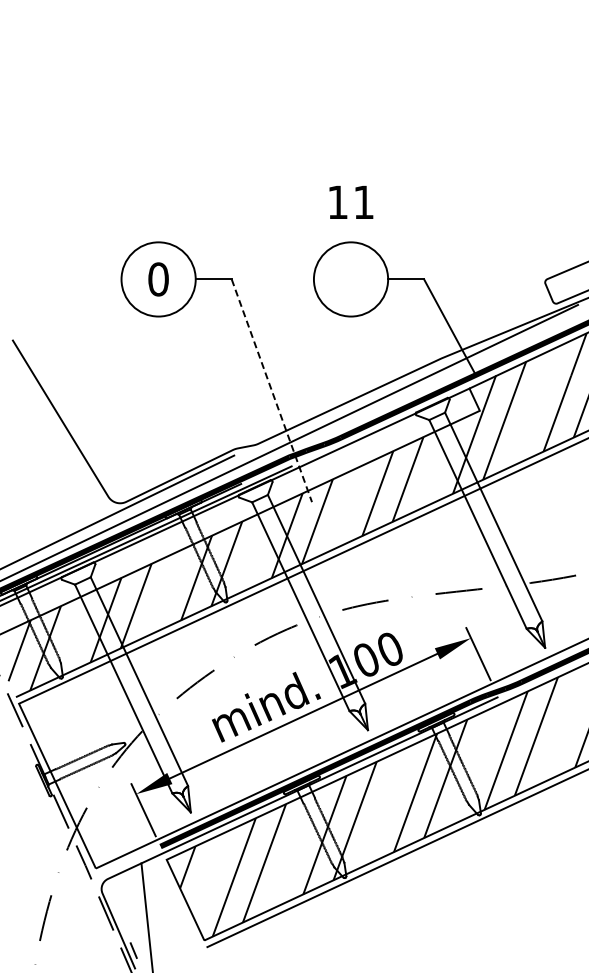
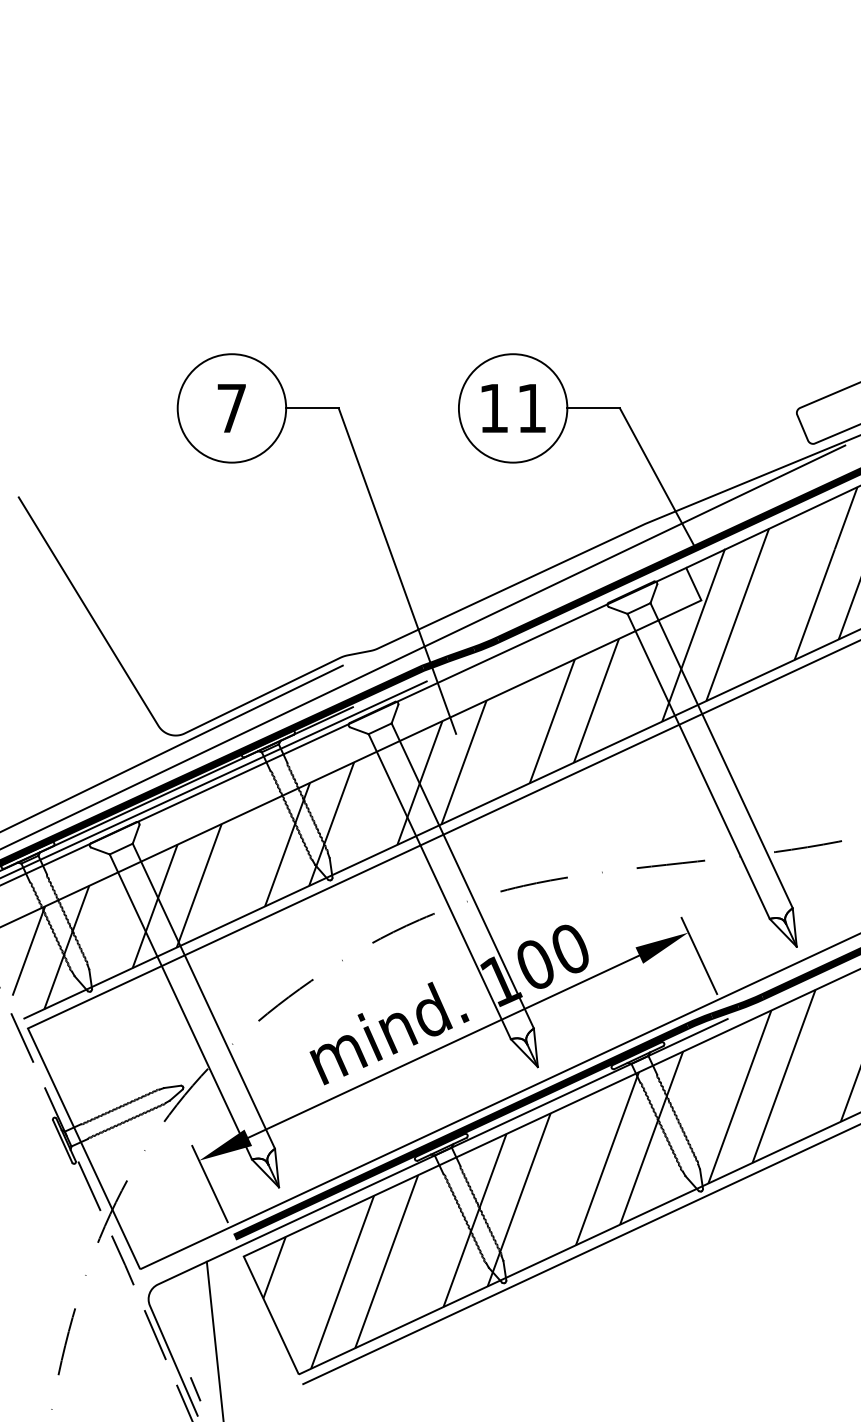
text: (351, 202) -> (513, 408), moved
text: (158, 279) -> (231, 408), 0 -> 7
line: (272, 391) -> (398, 572), dashed -> solid

